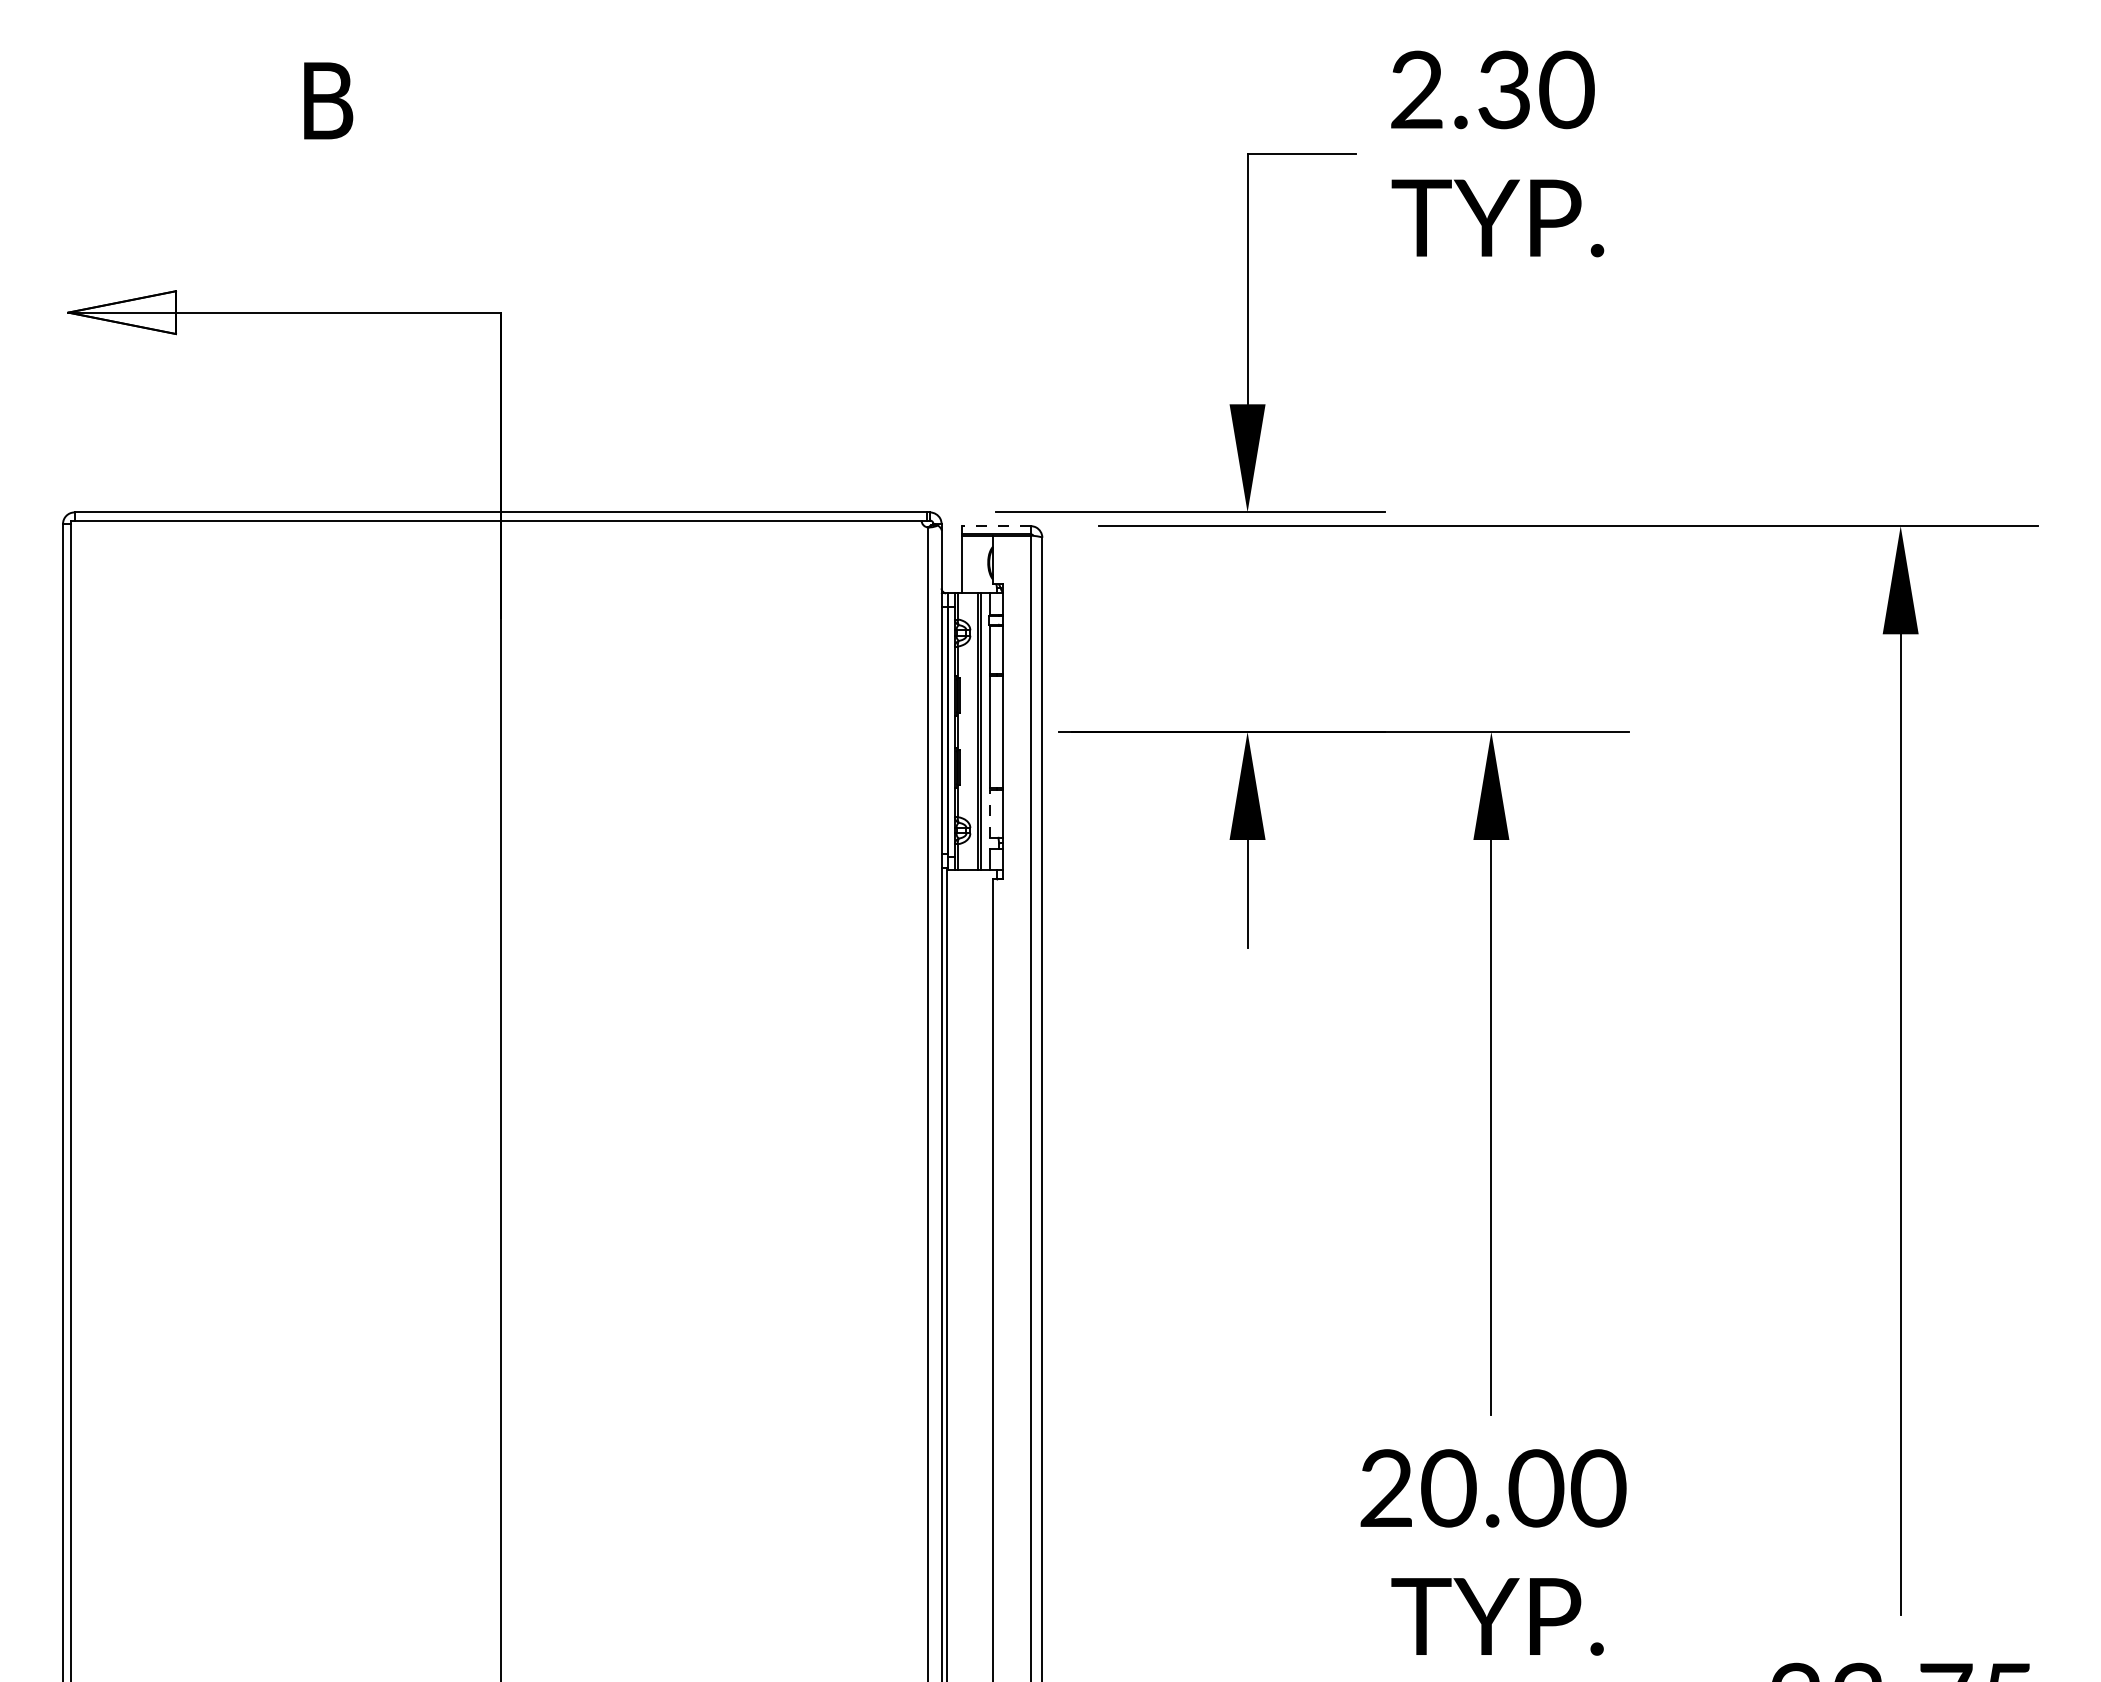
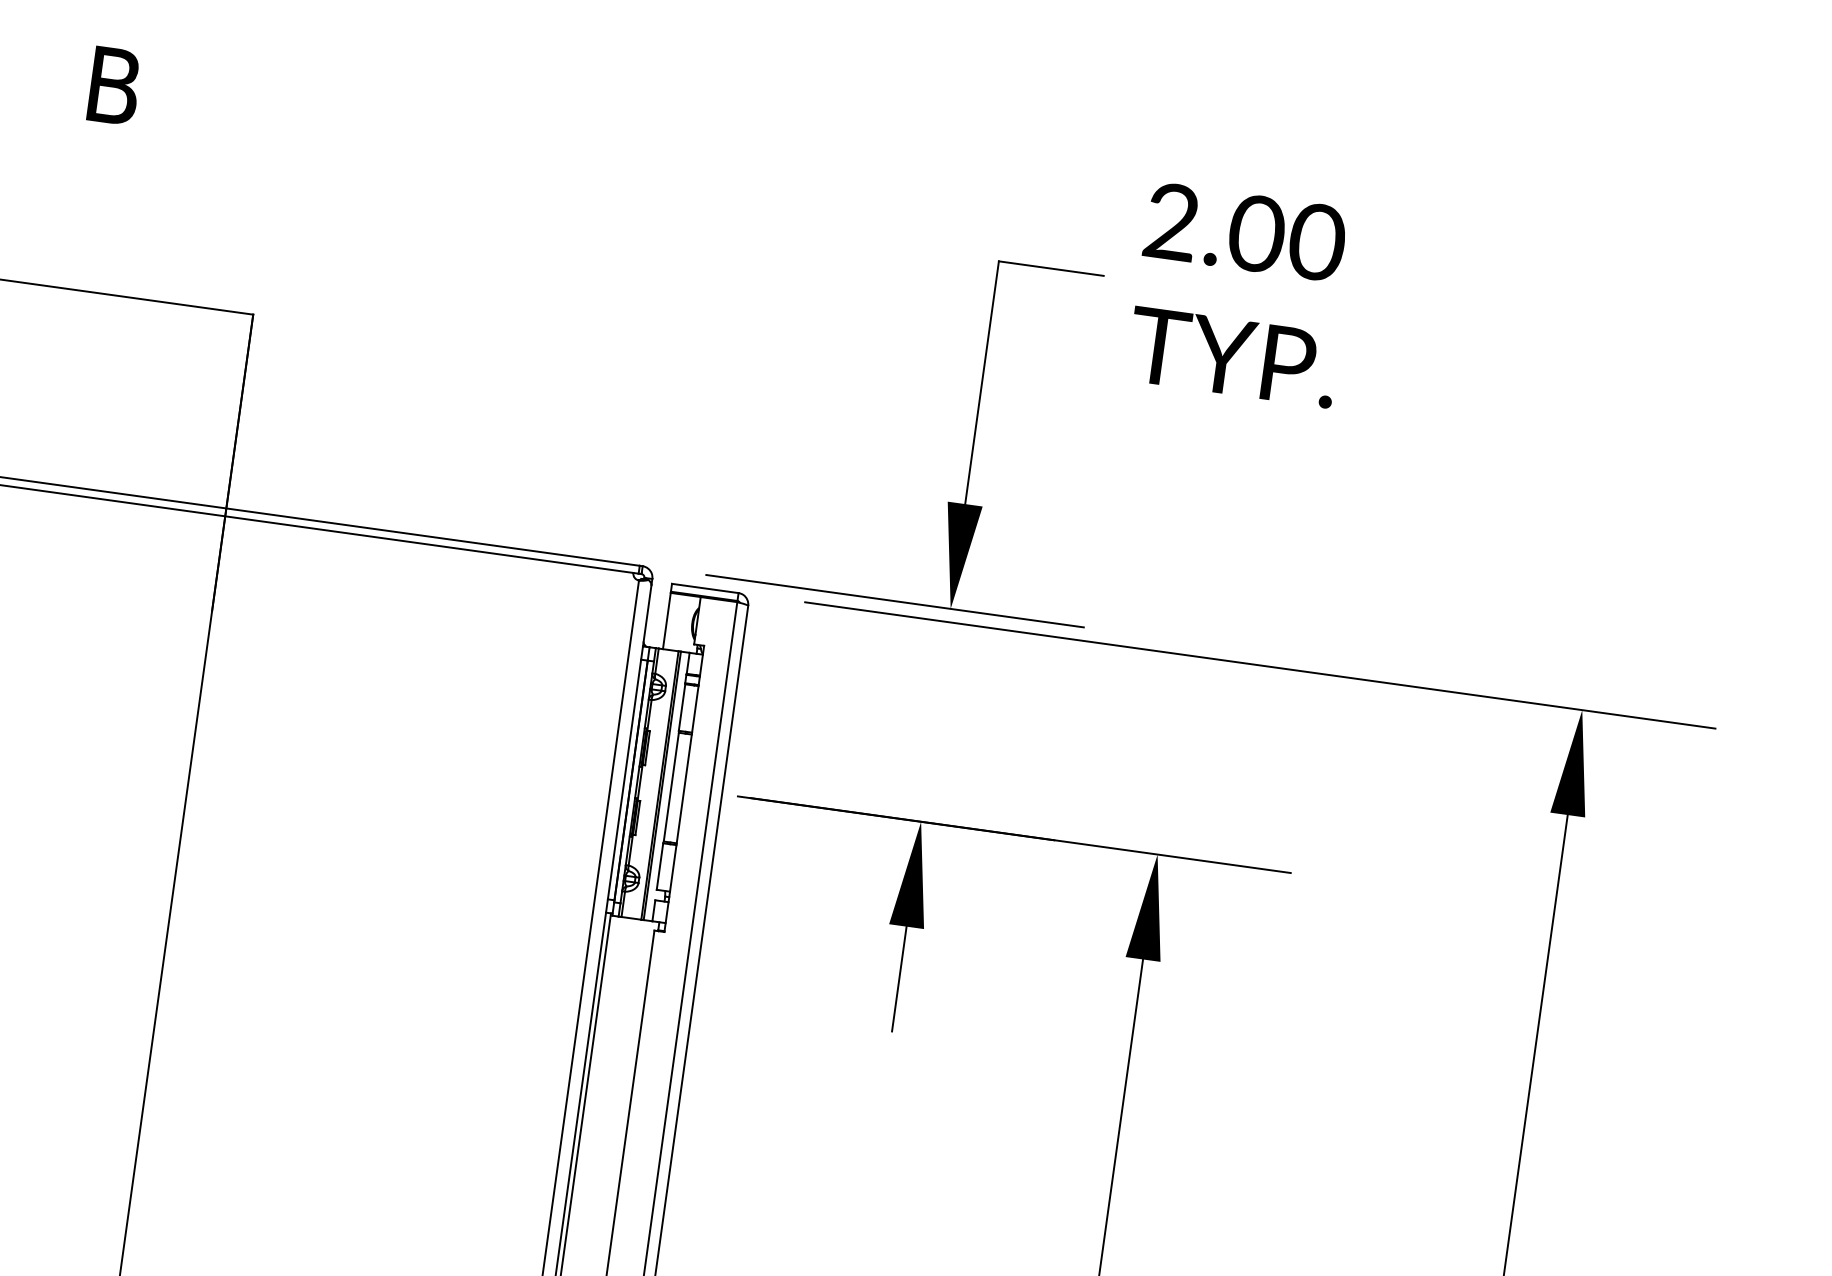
text: (1504, 89) -> (1256, 233), 2.30 -> 2.00
line: (996, 526) -> (705, 588), dashed -> solid
line: (989, 813) -> (659, 866), dashed -> solid

